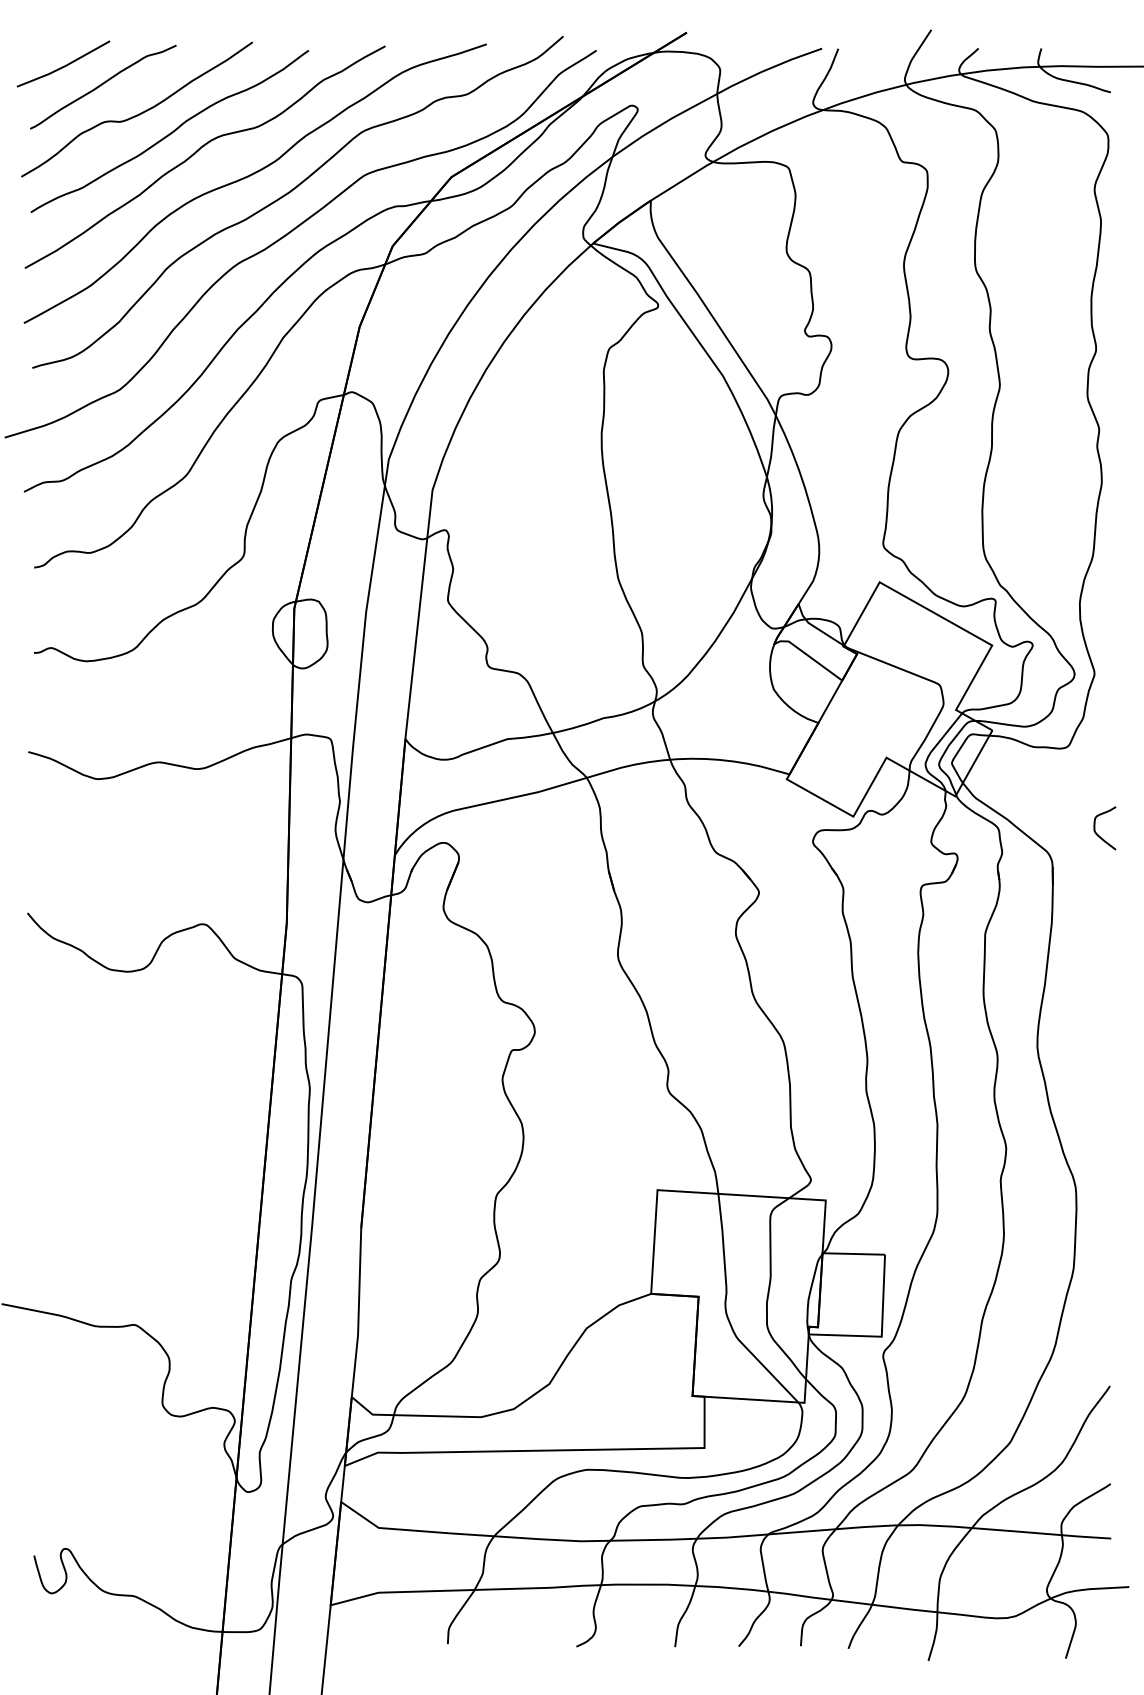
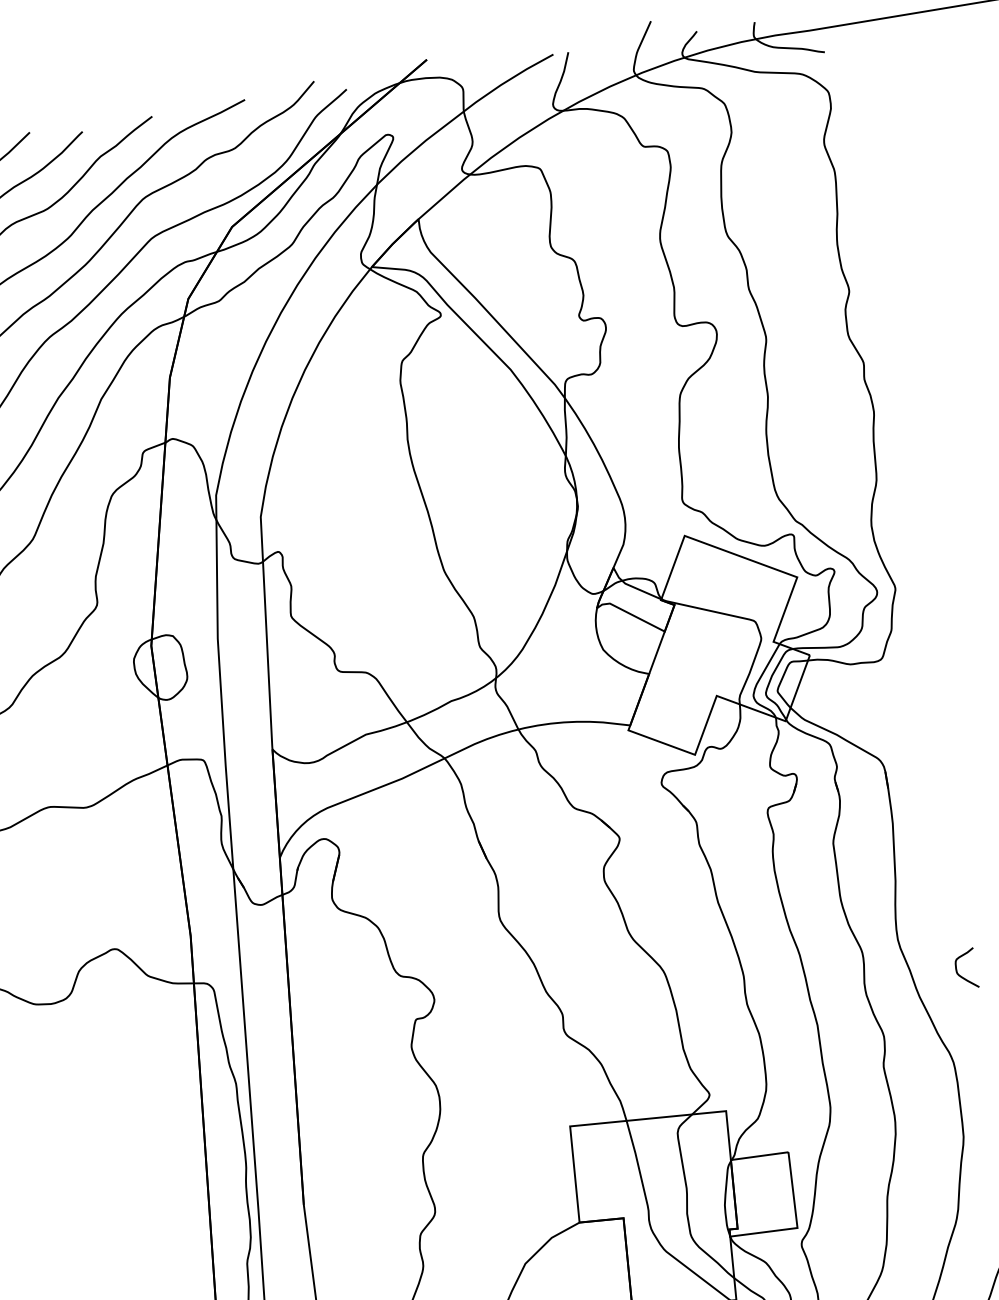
curve: (1098, 834) -> (961, 975), moved

